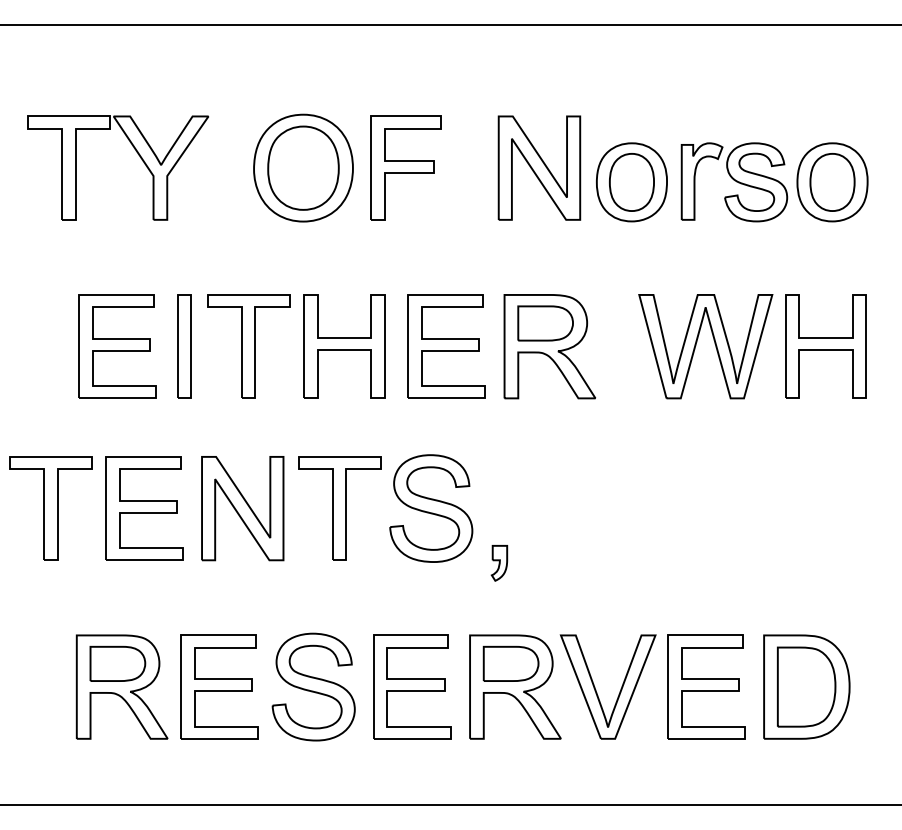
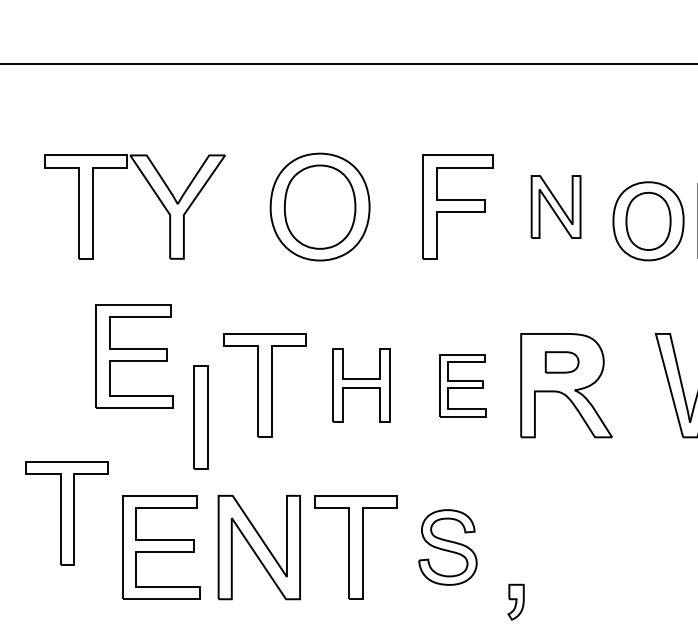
part: (405, 167) -> (457, 206), moved
part: (539, 167) -> (556, 206), size x0.6
part: (545, 323) -> (562, 362), size x0.6
part: (117, 346) -> (134, 356), moved
part: (184, 346) -> (201, 417), moved
part: (344, 346) -> (361, 385), size x0.7
part: (446, 346) -> (463, 385), size x0.6
part: (50, 508) -> (67, 513), moved
part: (431, 508) -> (448, 547), size x0.7

